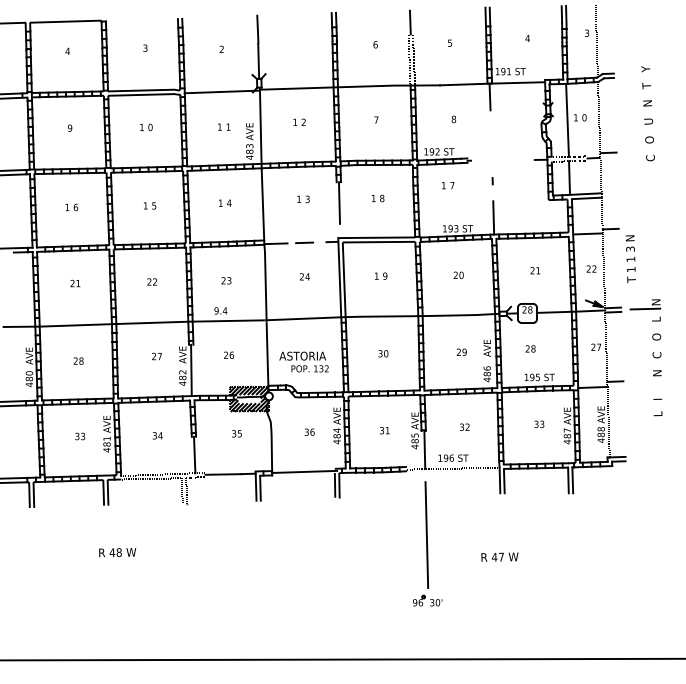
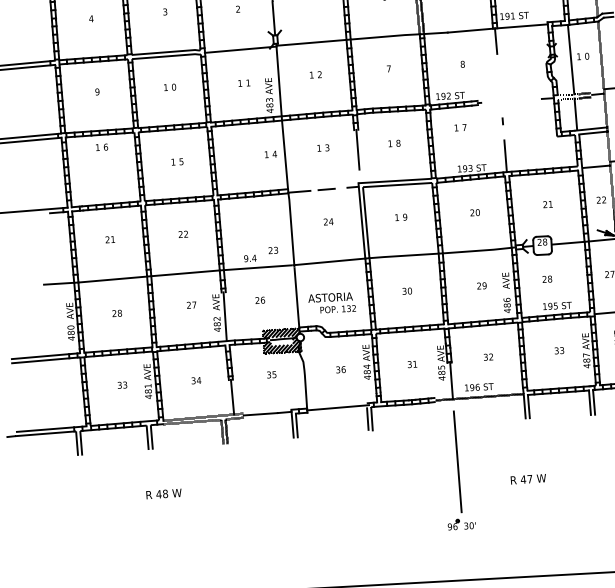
text: (225, 202) -> (271, 153), moved
text: (71, 207) -> (101, 147), moved
text: (226, 280) -> (273, 250), moved

